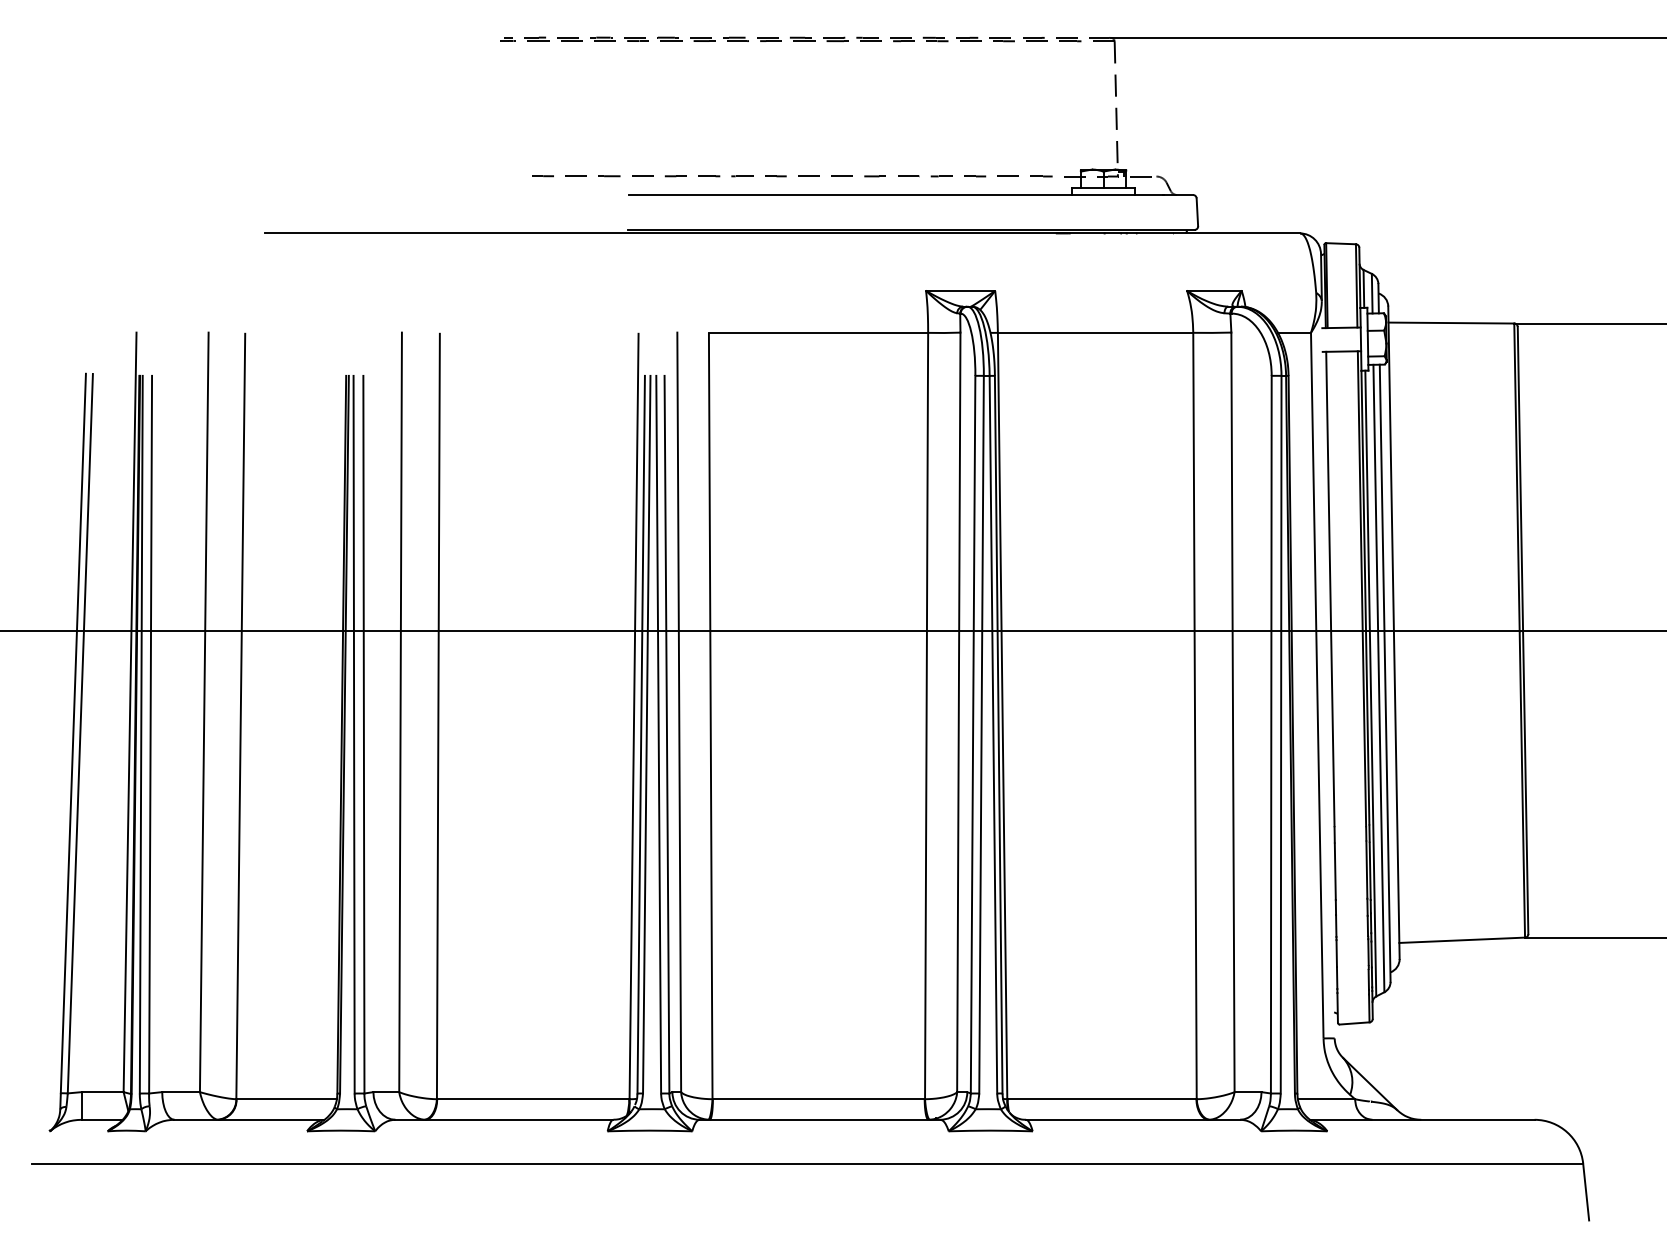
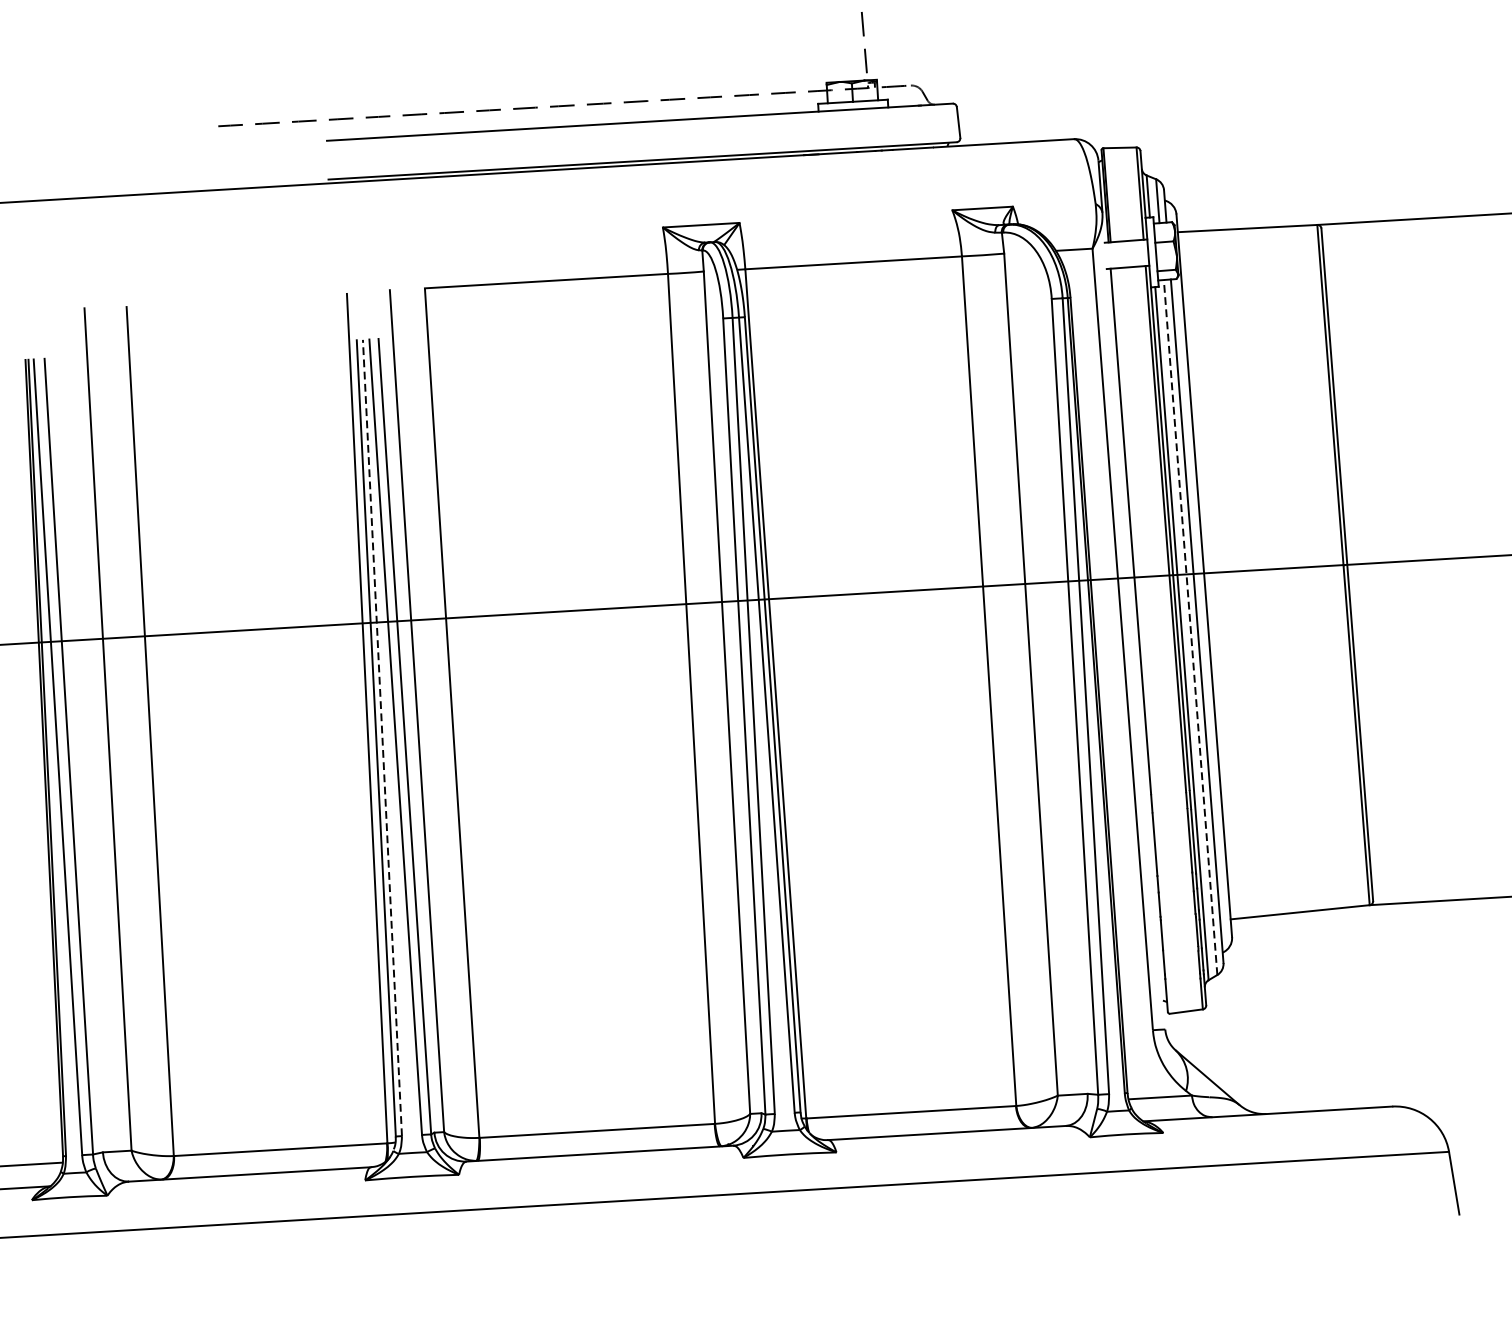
line: (1378, 678) -> (1190, 627), solid -> dashed
line: (646, 734) -> (382, 737), solid -> dashed

